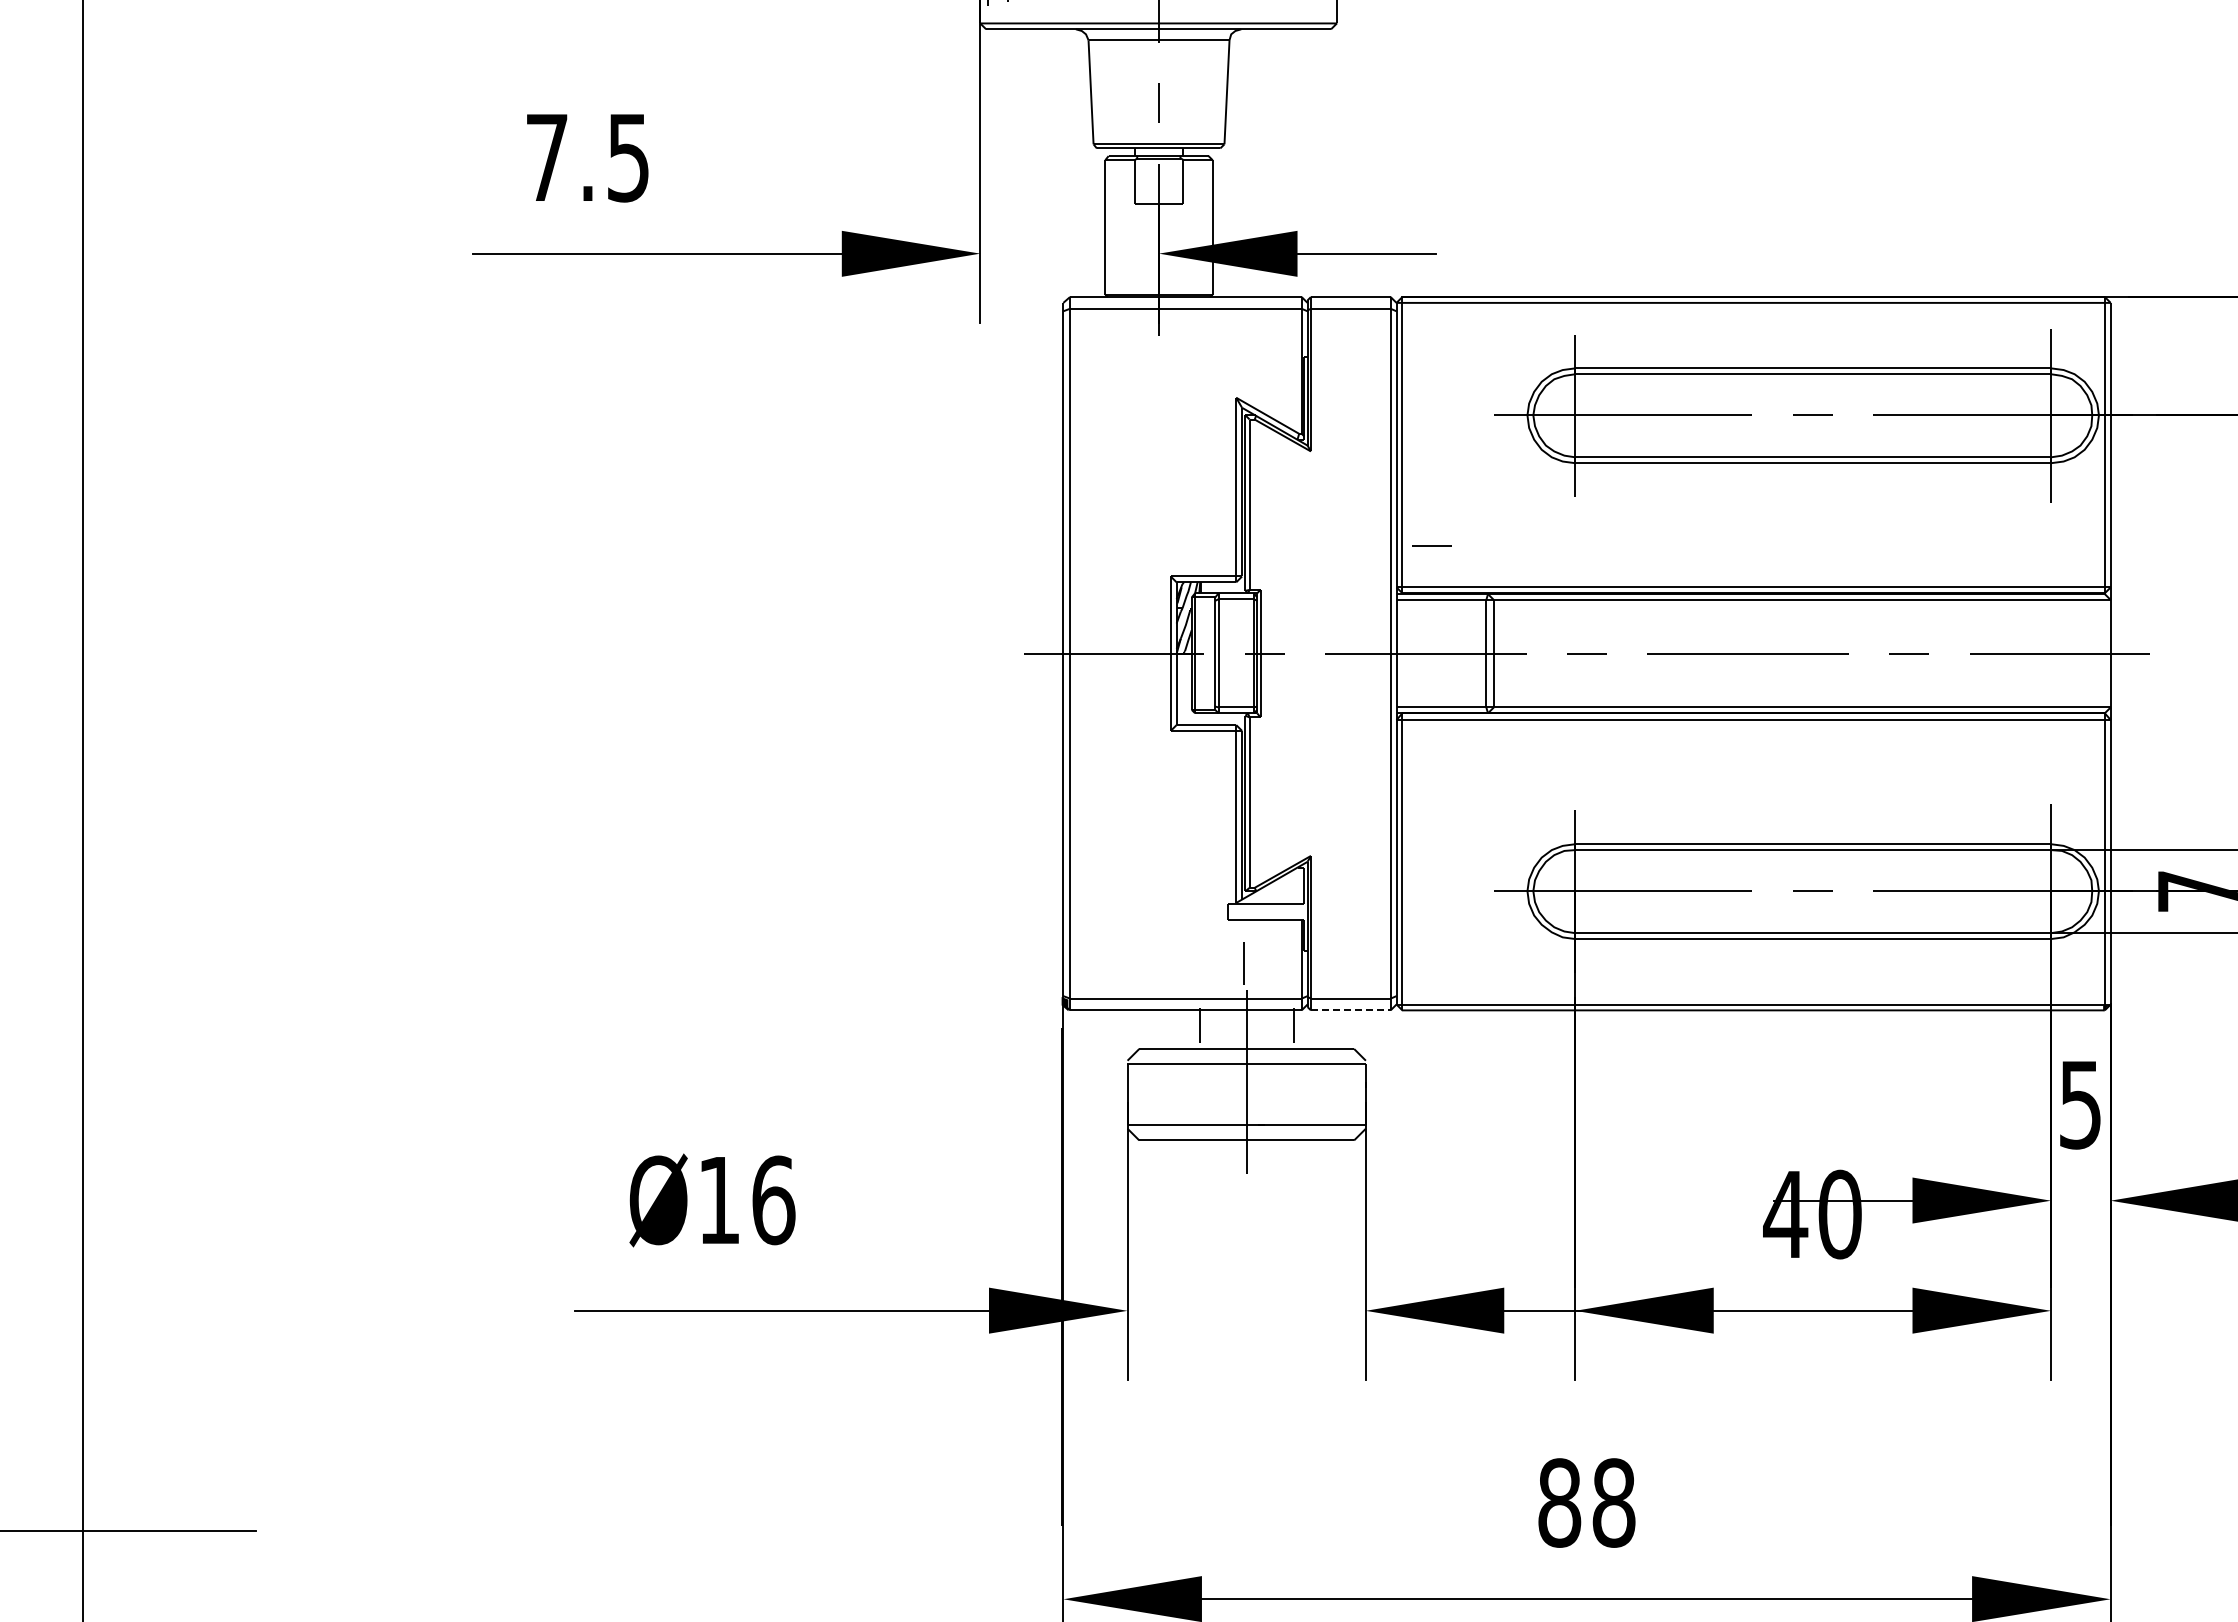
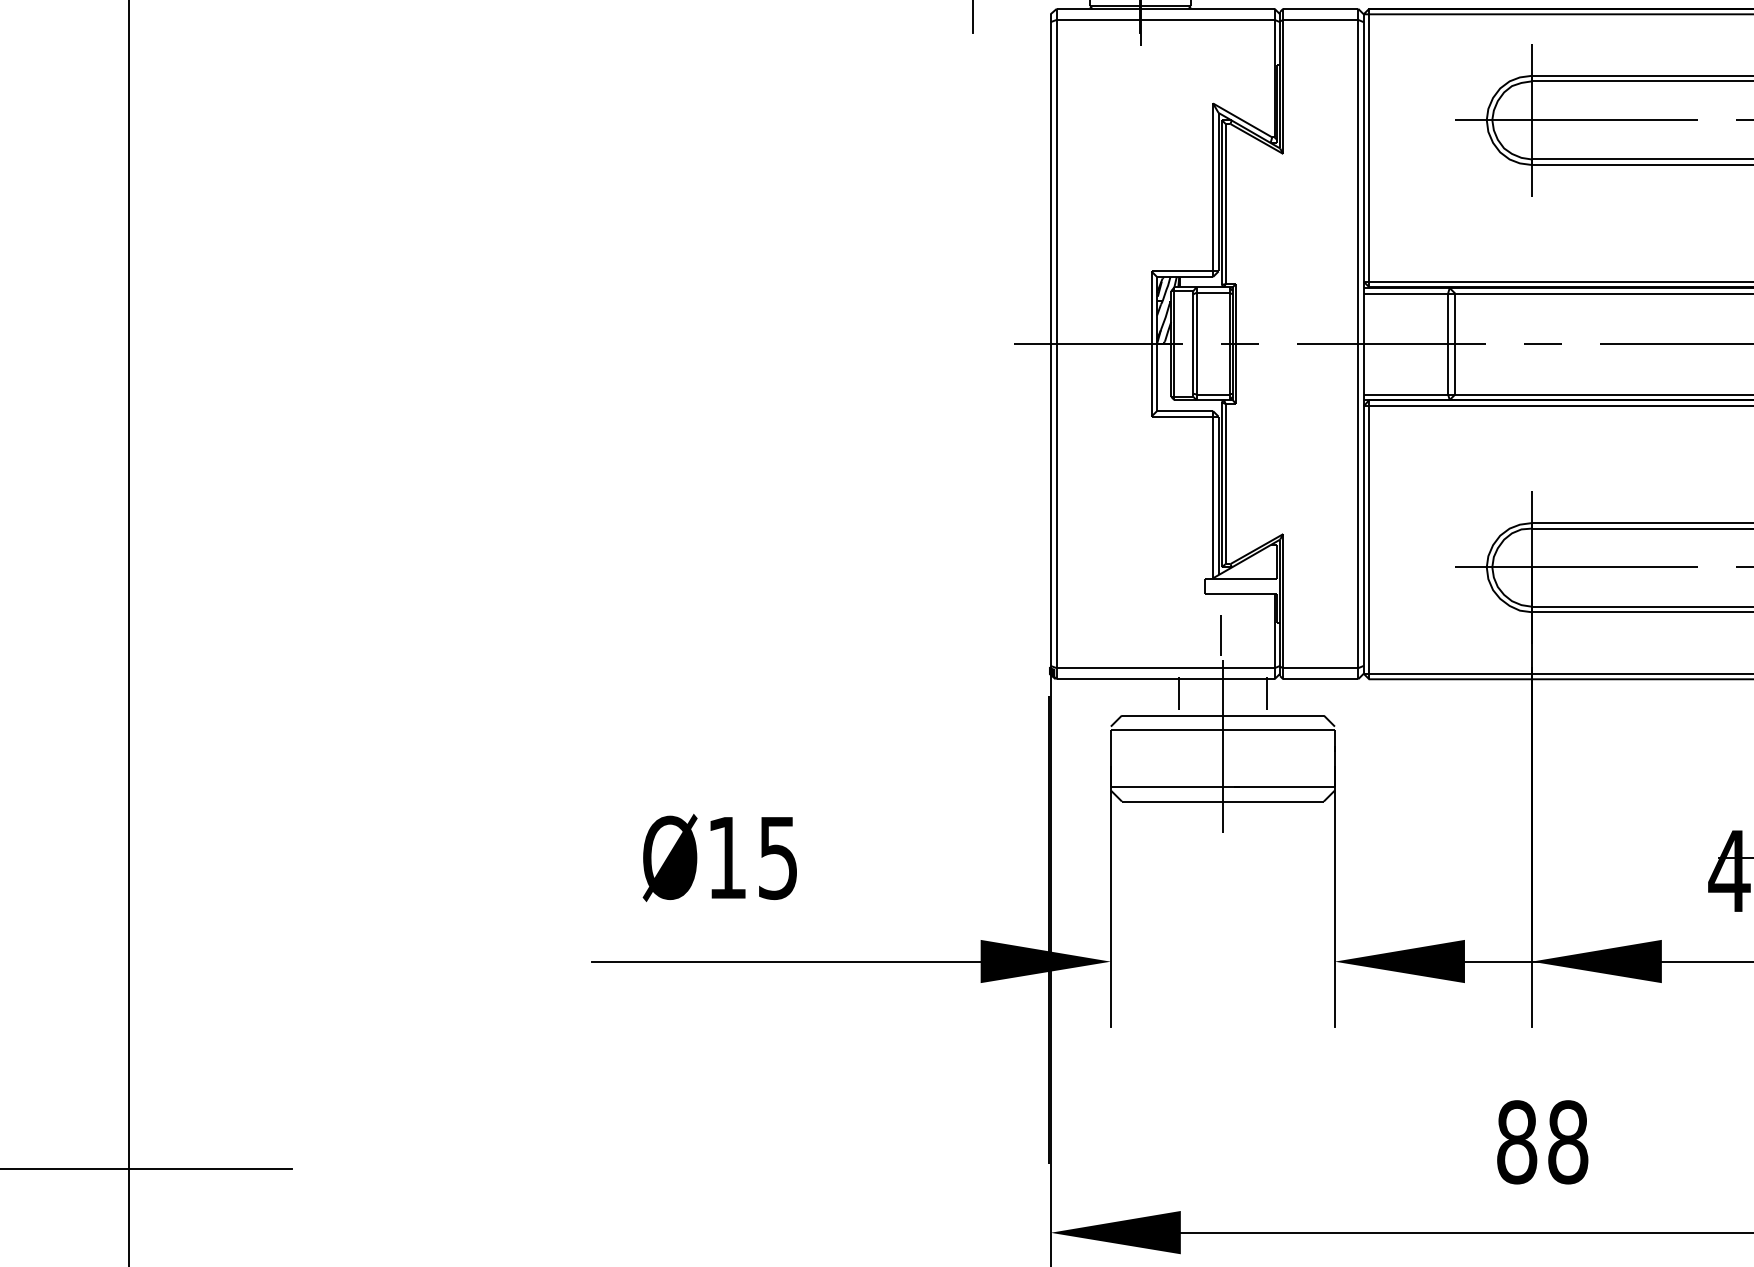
line: (1431, 545) -> (1396, 242), removed
line: (1350, 1010) -> (1320, 679), dashed -> solid
text: (773, 1200) -> (778, 857), Ø16 -> Ø15

